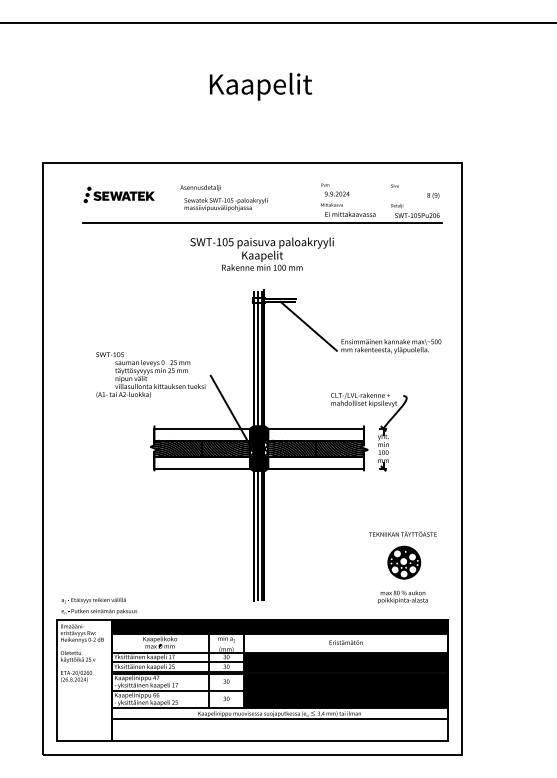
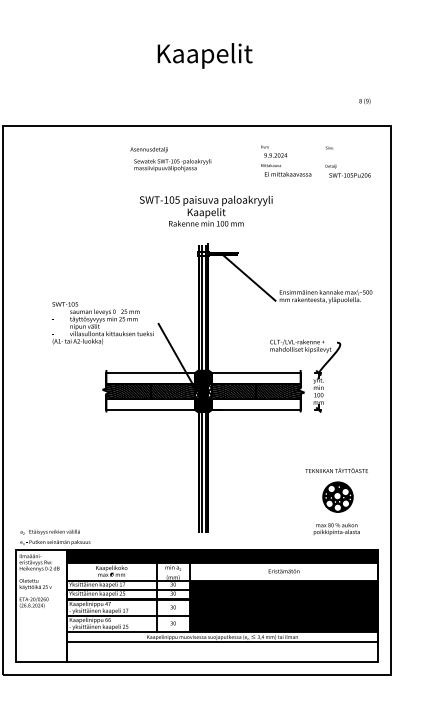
part: (118, 194) -> (73, 155), removed
text: (433, 195) -> (365, 101), moved
line: (261, 223) -> (205, 182), removed

